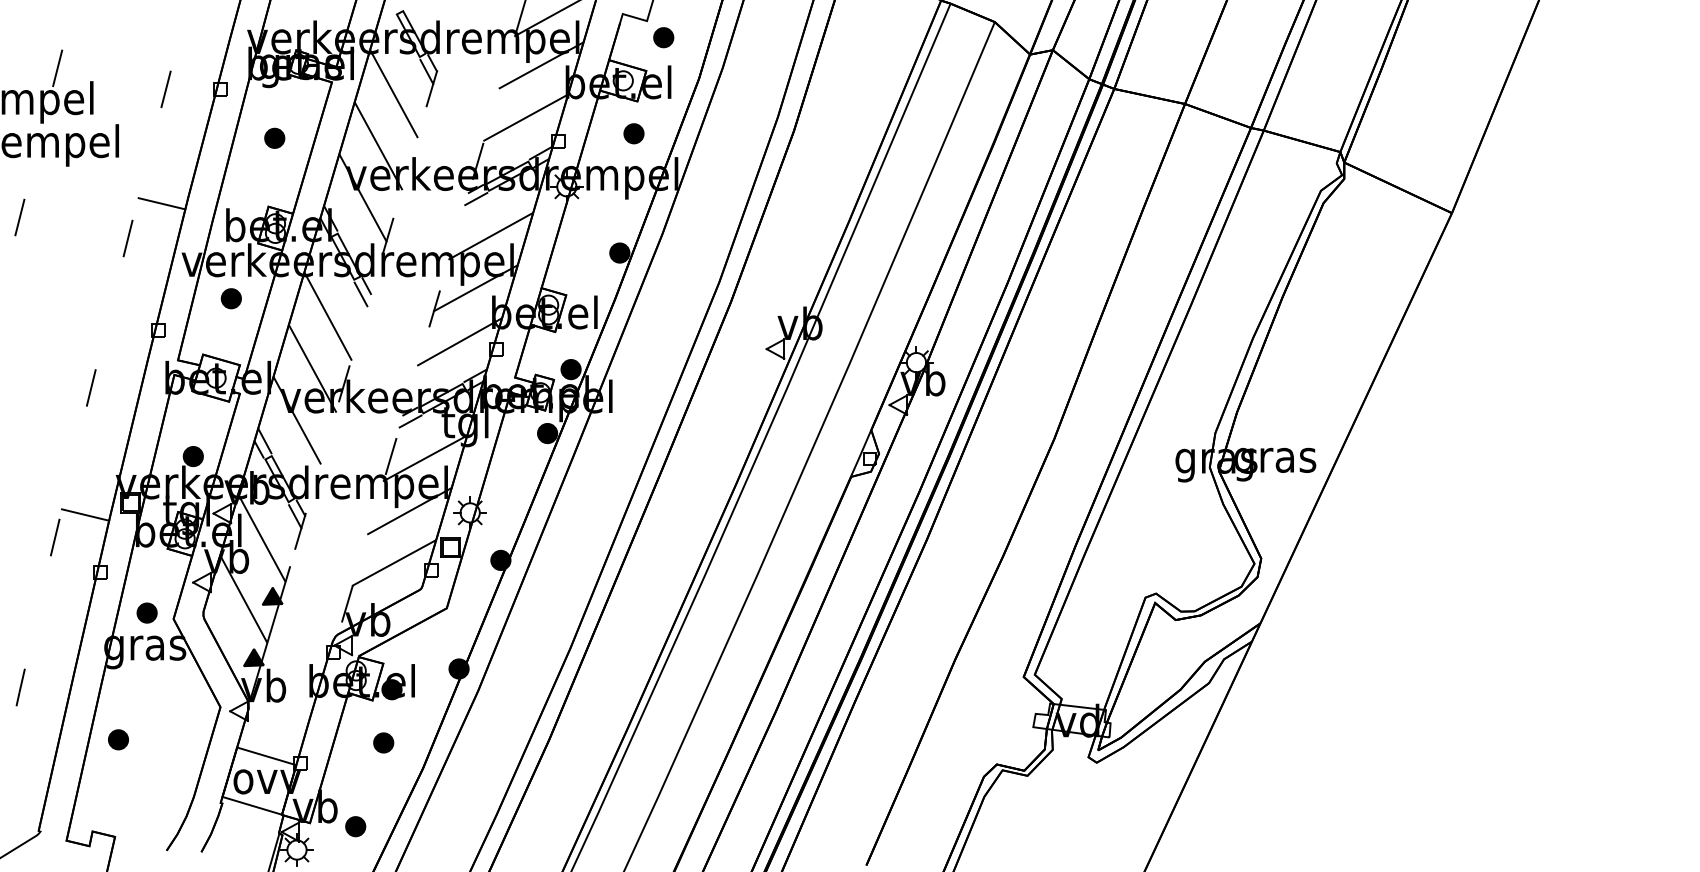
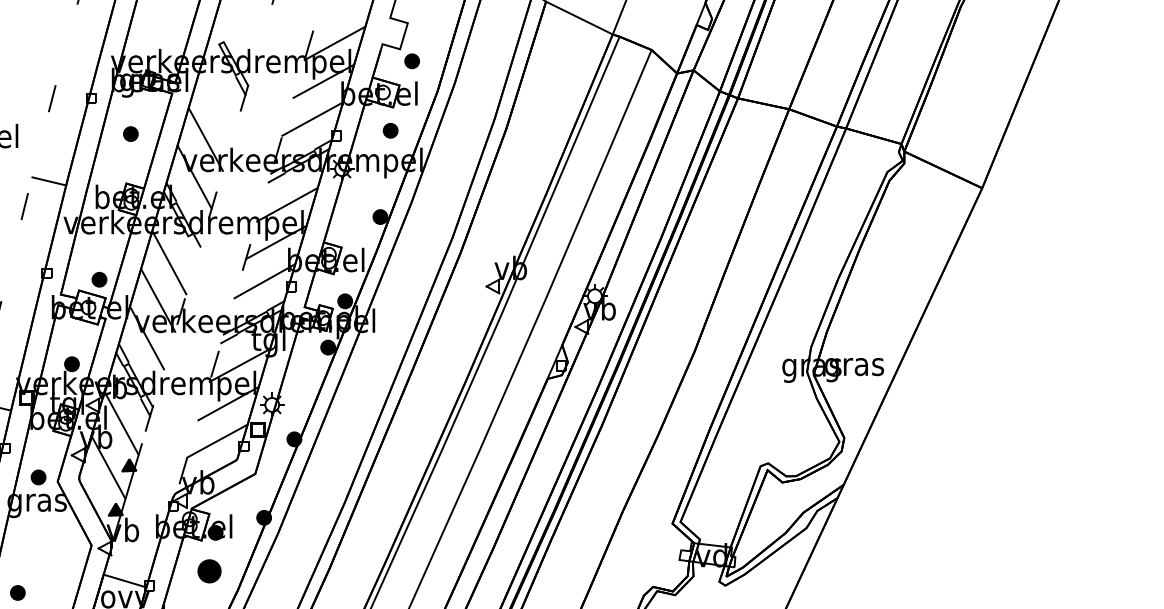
line: (393, 93) -> (216, 101), removed
line: (360, 294) -> (192, 247), removed
part: (230, 298) -> (98, 279), moved
part: (118, 739) -> (17, 592), moved
part: (383, 742) -> (209, 571), size x1.6

